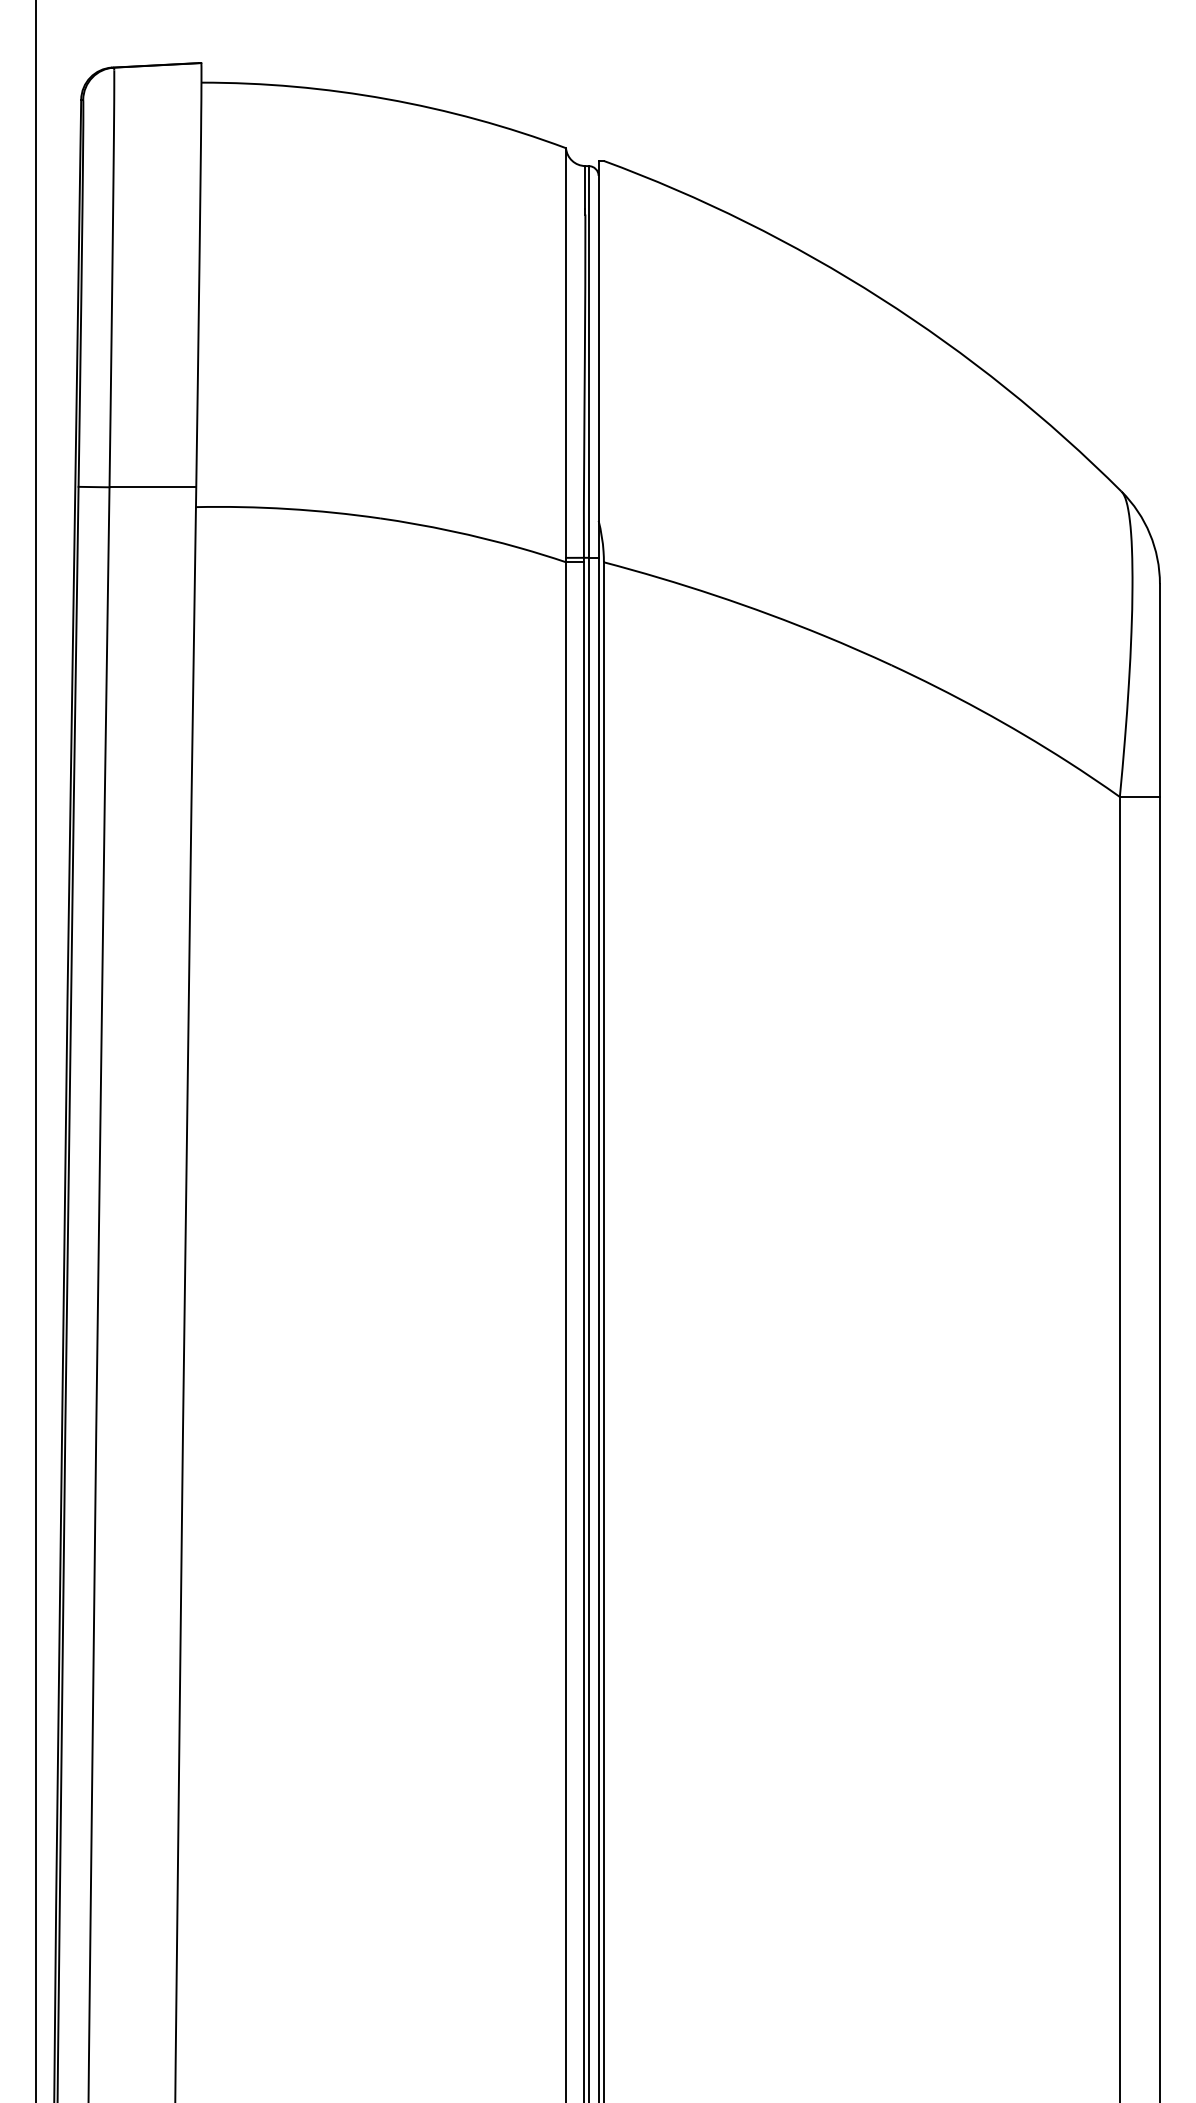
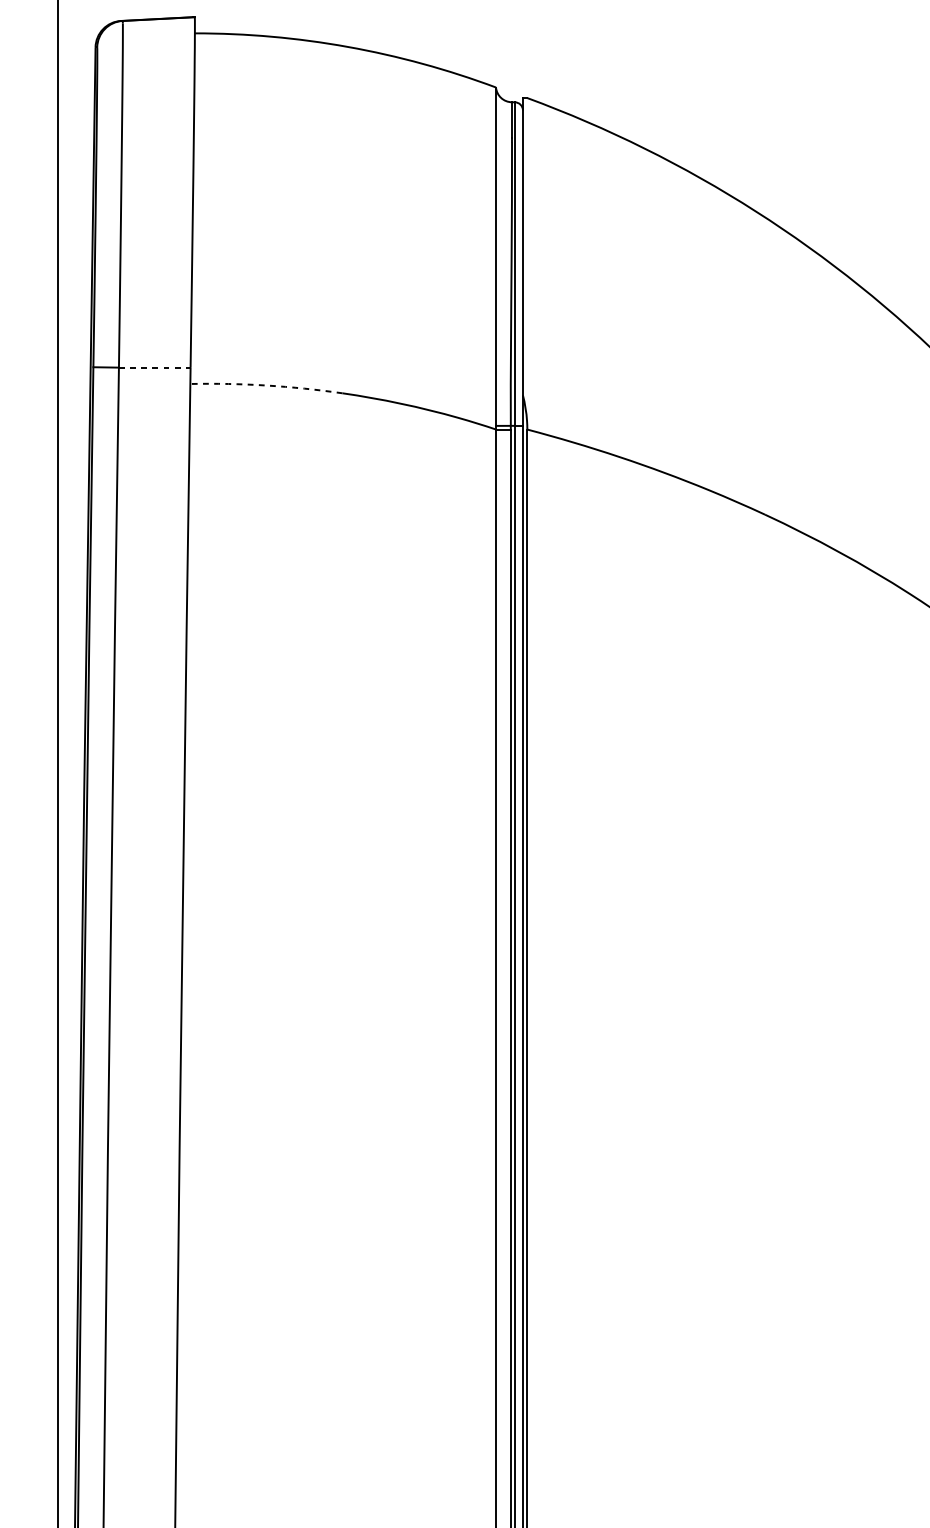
line: (153, 487) -> (155, 367), solid -> dashed
arc: (288, 509) -> (266, 385), solid -> dashed

